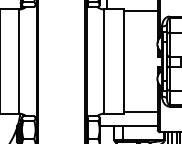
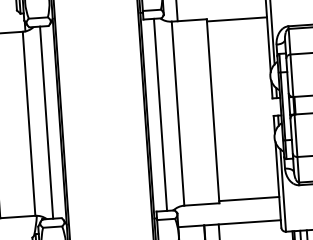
line: (29, 61) -> (46, 122), added
line: (93, 61) -> (159, 114), added

